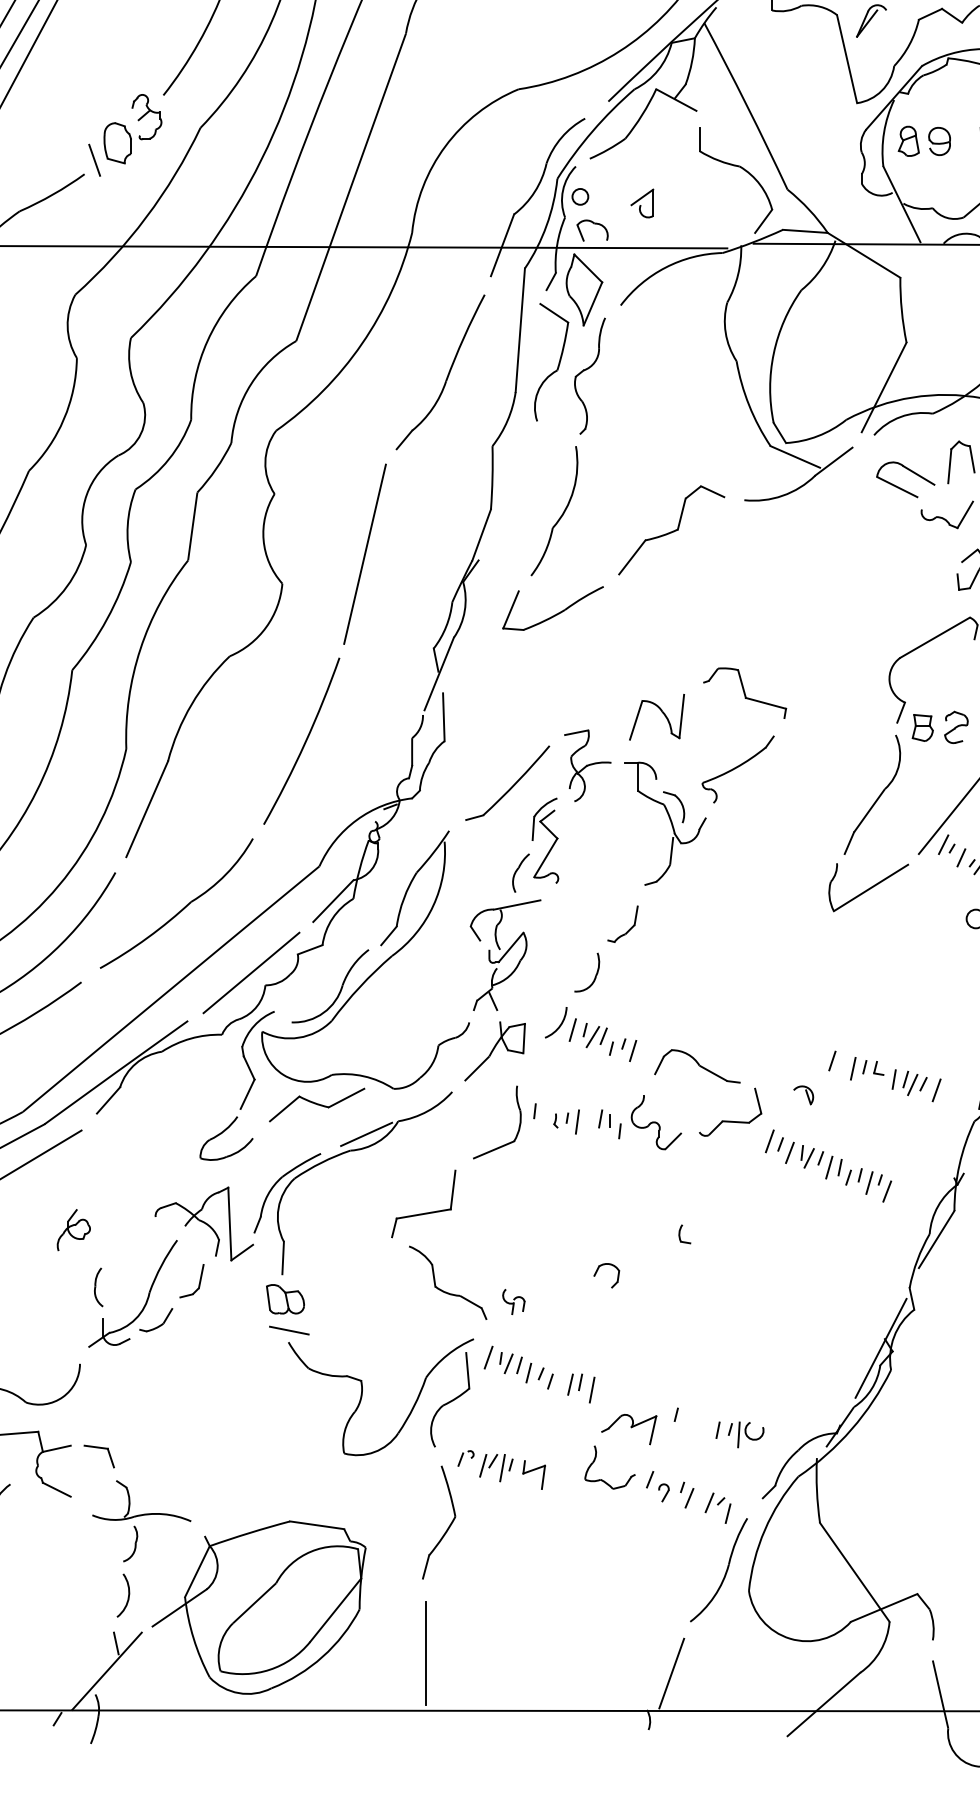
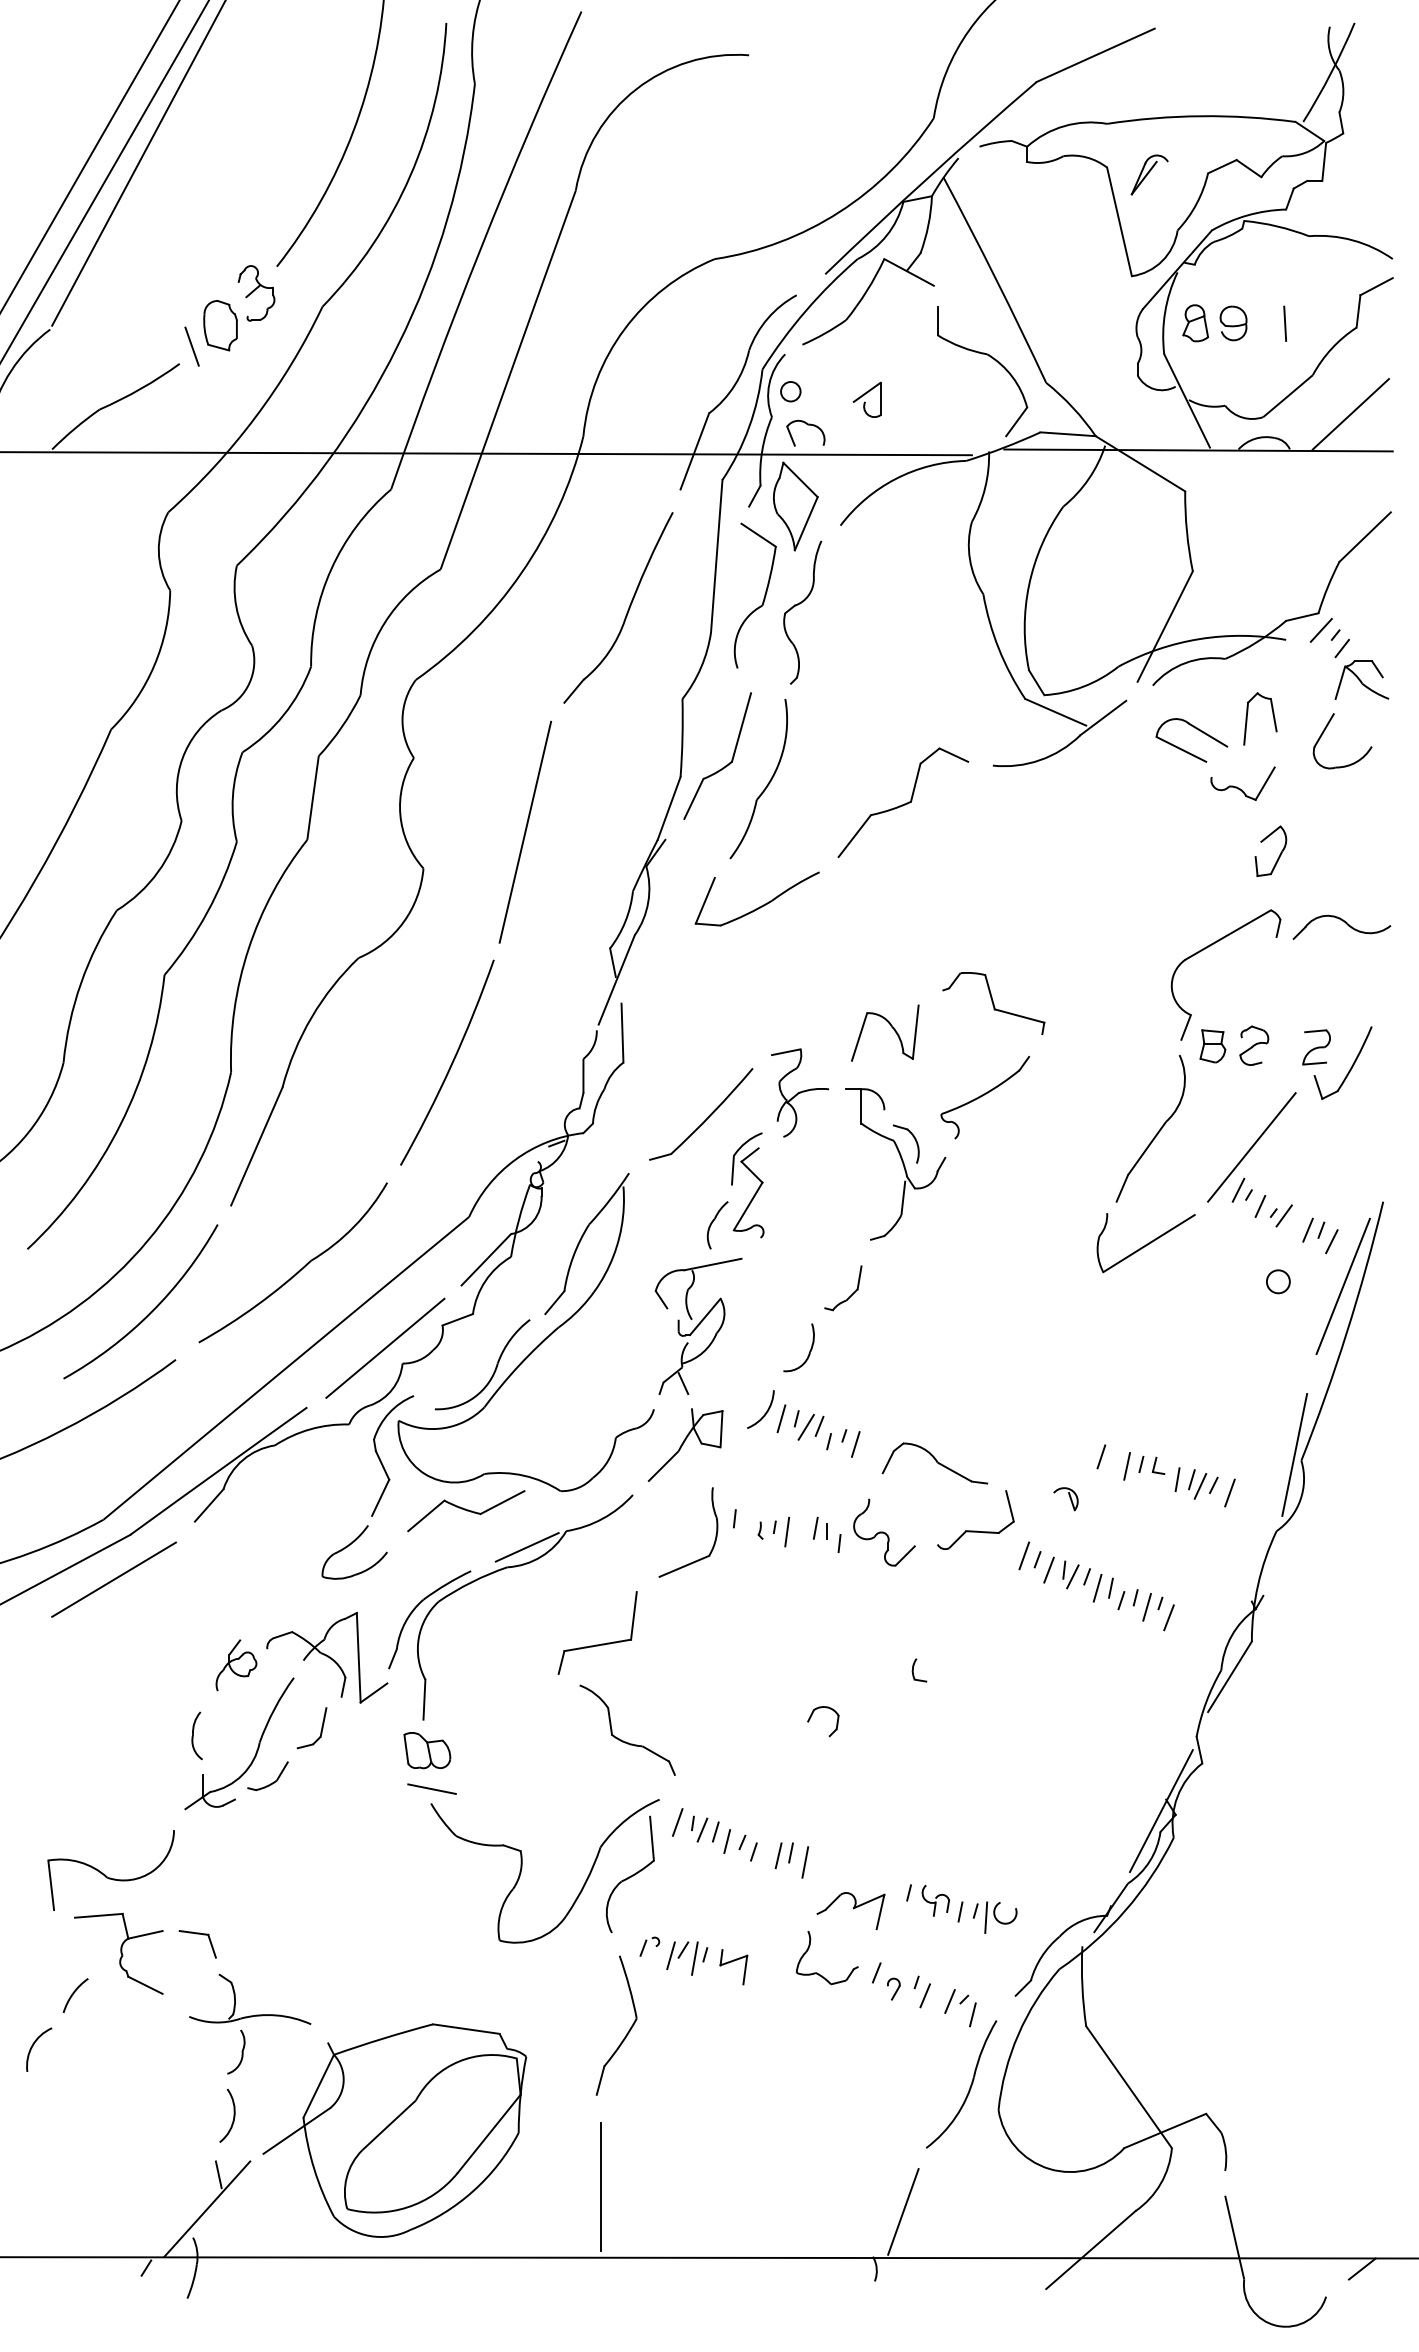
part: (528, 499) -> (726, 764), added
part: (73, 1230) -> (236, 1665), moved
part: (513, 1301) -> (935, 1900), moved

